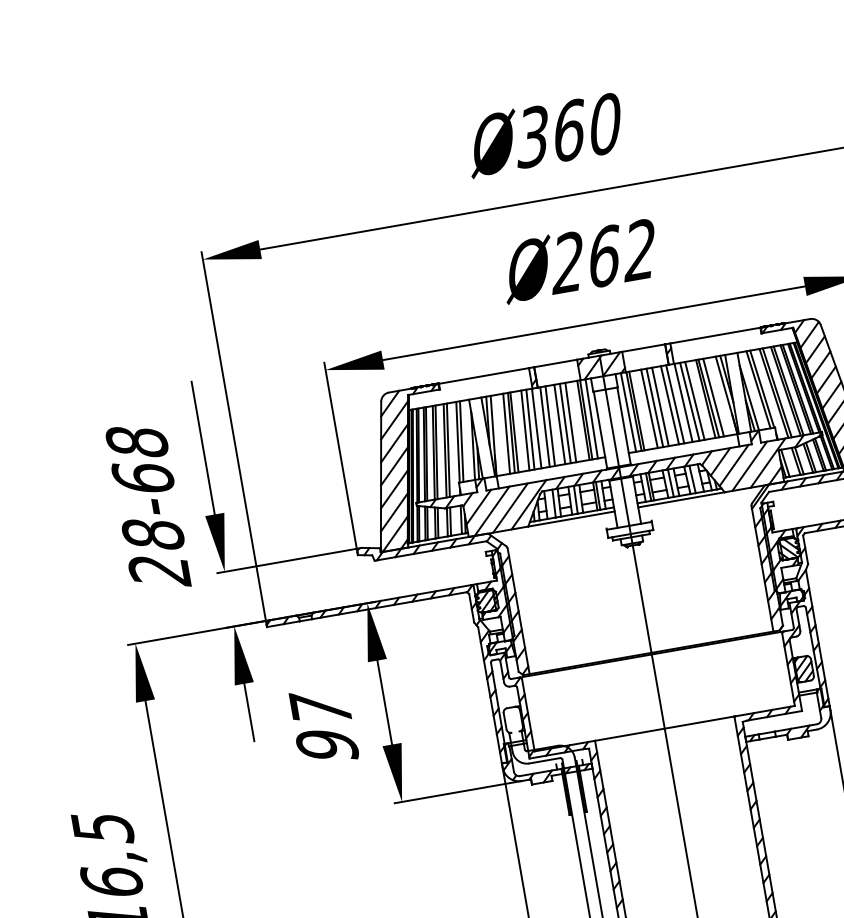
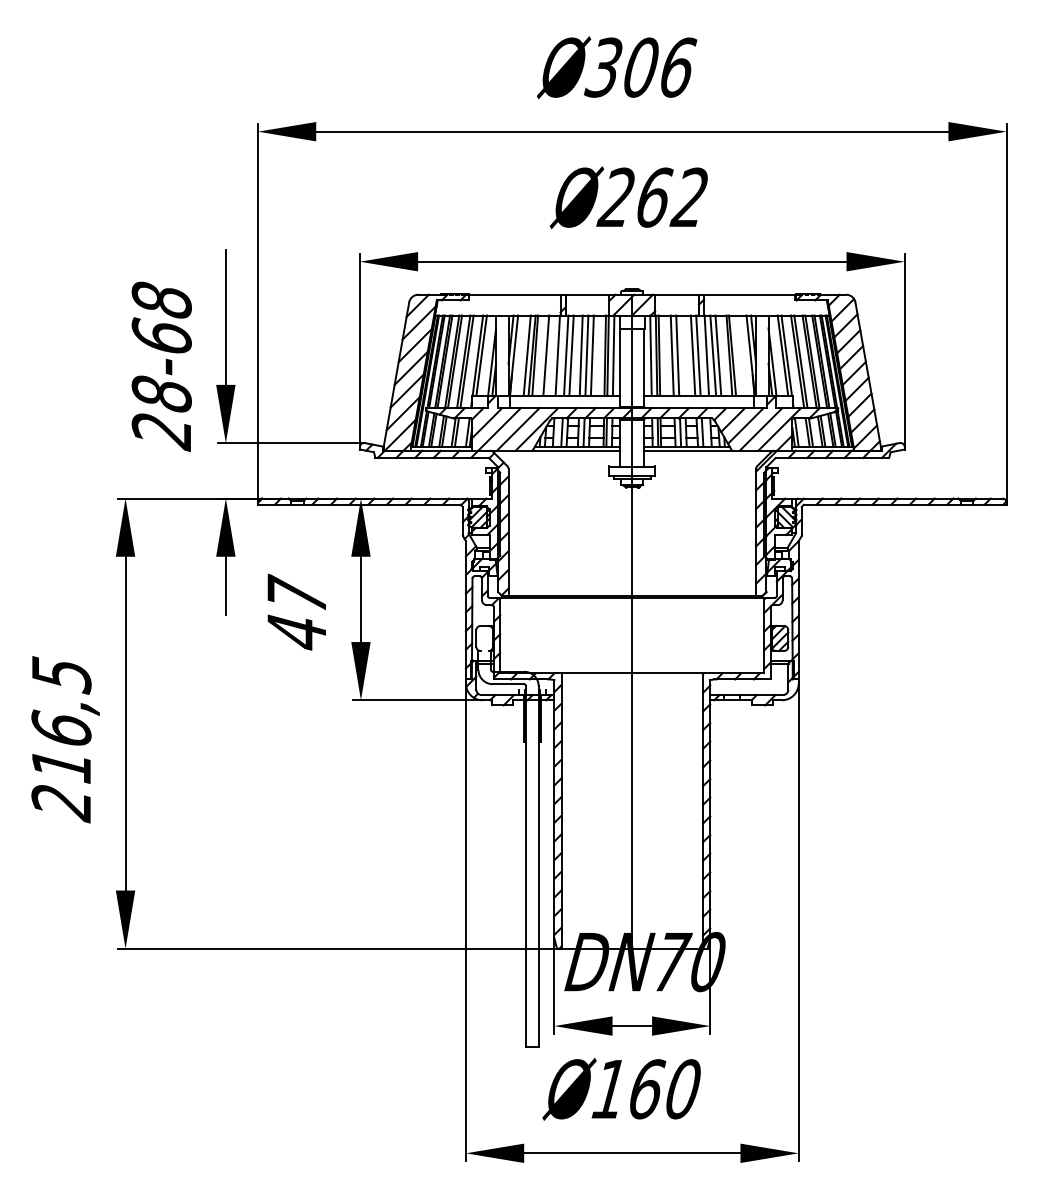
text: (588, 127) -> (660, 67), 360 -> 306
line: (712, 397) -> (736, 355), removed
line: (659, 407) -> (682, 355), removed
line: (530, 429) -> (551, 355), removed
text: (326, 746) -> (296, 632), 97 -> 47

